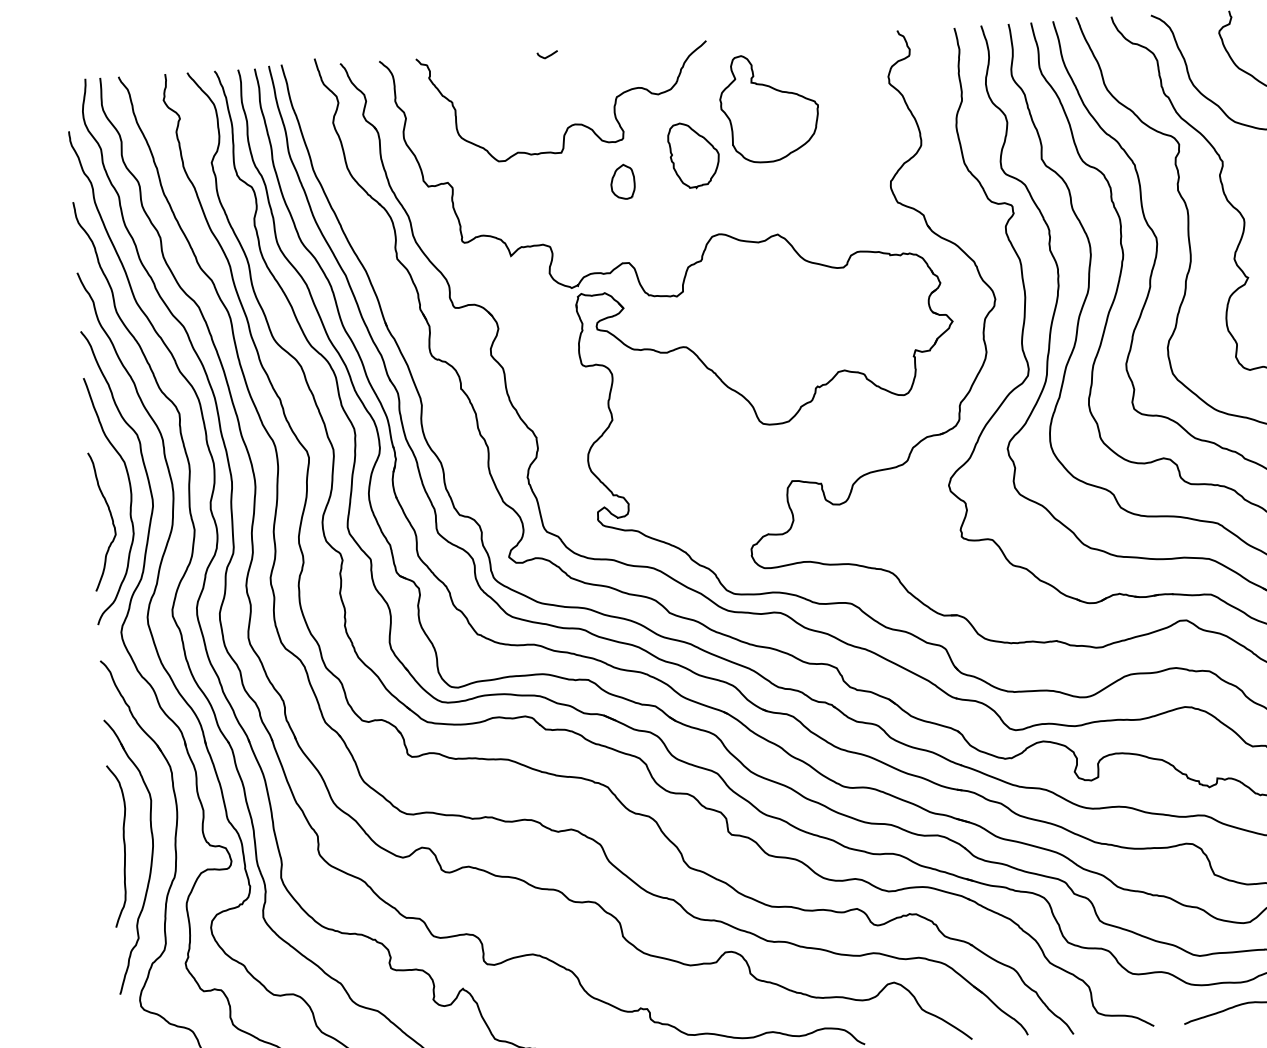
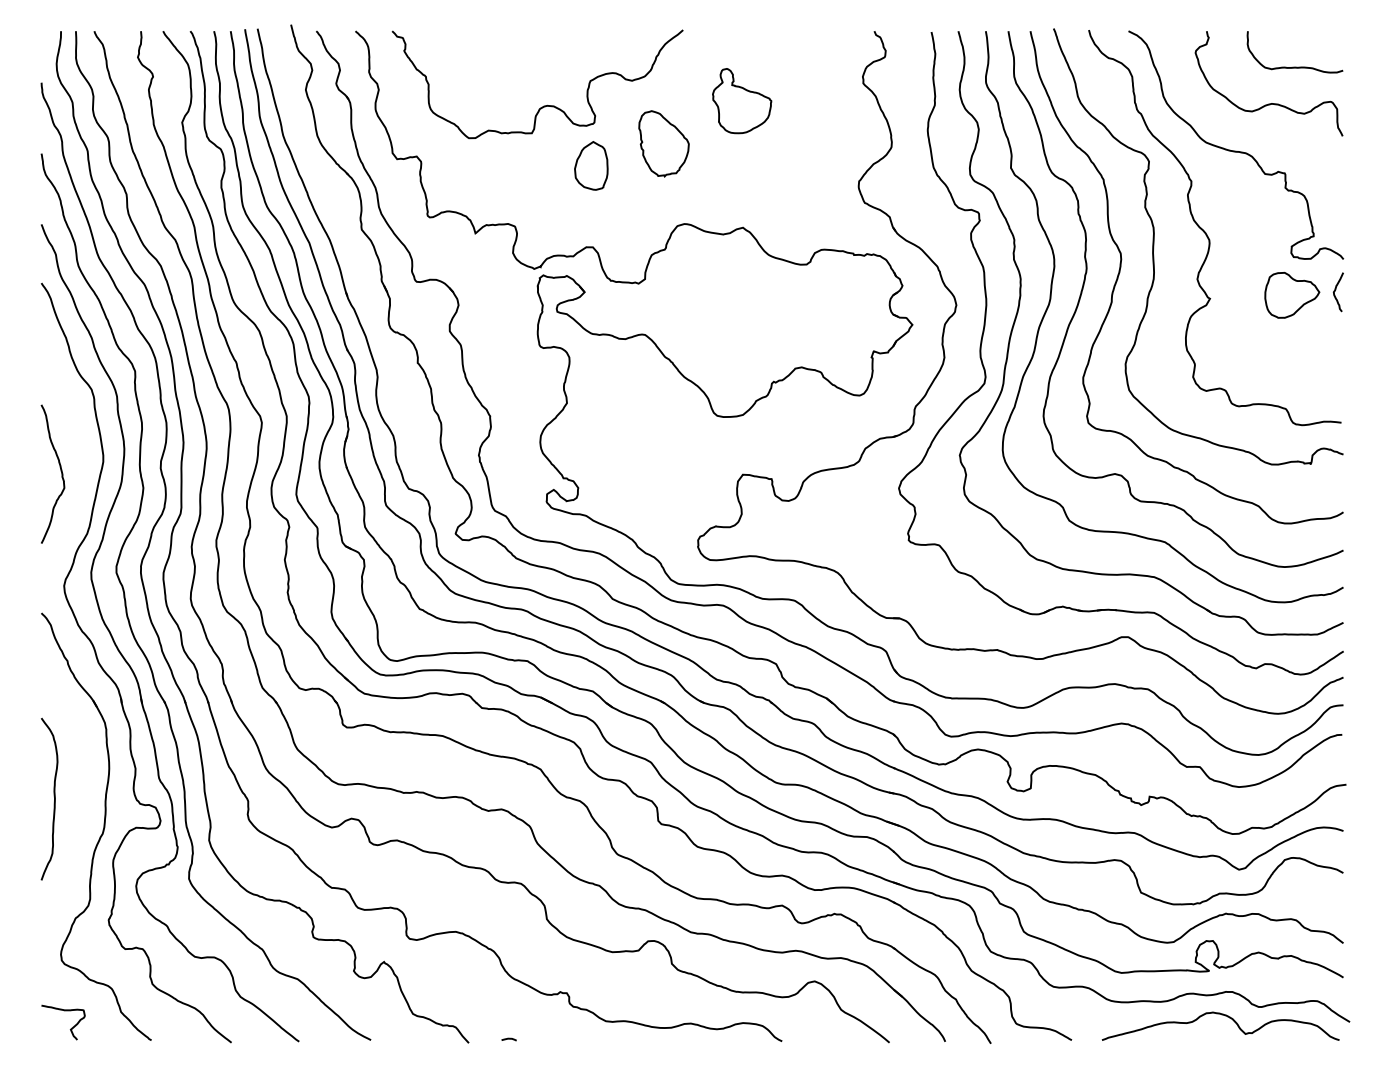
curve: (547, 55) -> (523, 35), removed
part: (768, 107) -> (741, 100), size x0.6
part: (622, 182) -> (591, 166), size x1.4
curve: (129, 502) -> (80, 456), removed
part: (151, 856) -> (80, 811), removed

